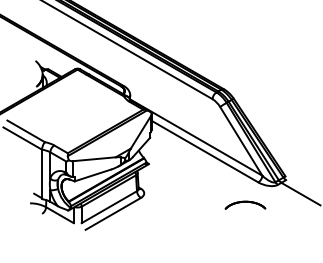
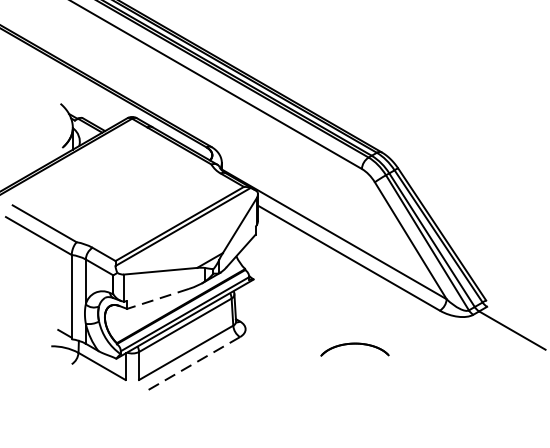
line: (92, 175) -> (157, 298), solid -> dashed
part: (245, 204) -> (355, 348), moved
line: (113, 213) -> (193, 363), solid -> dashed

